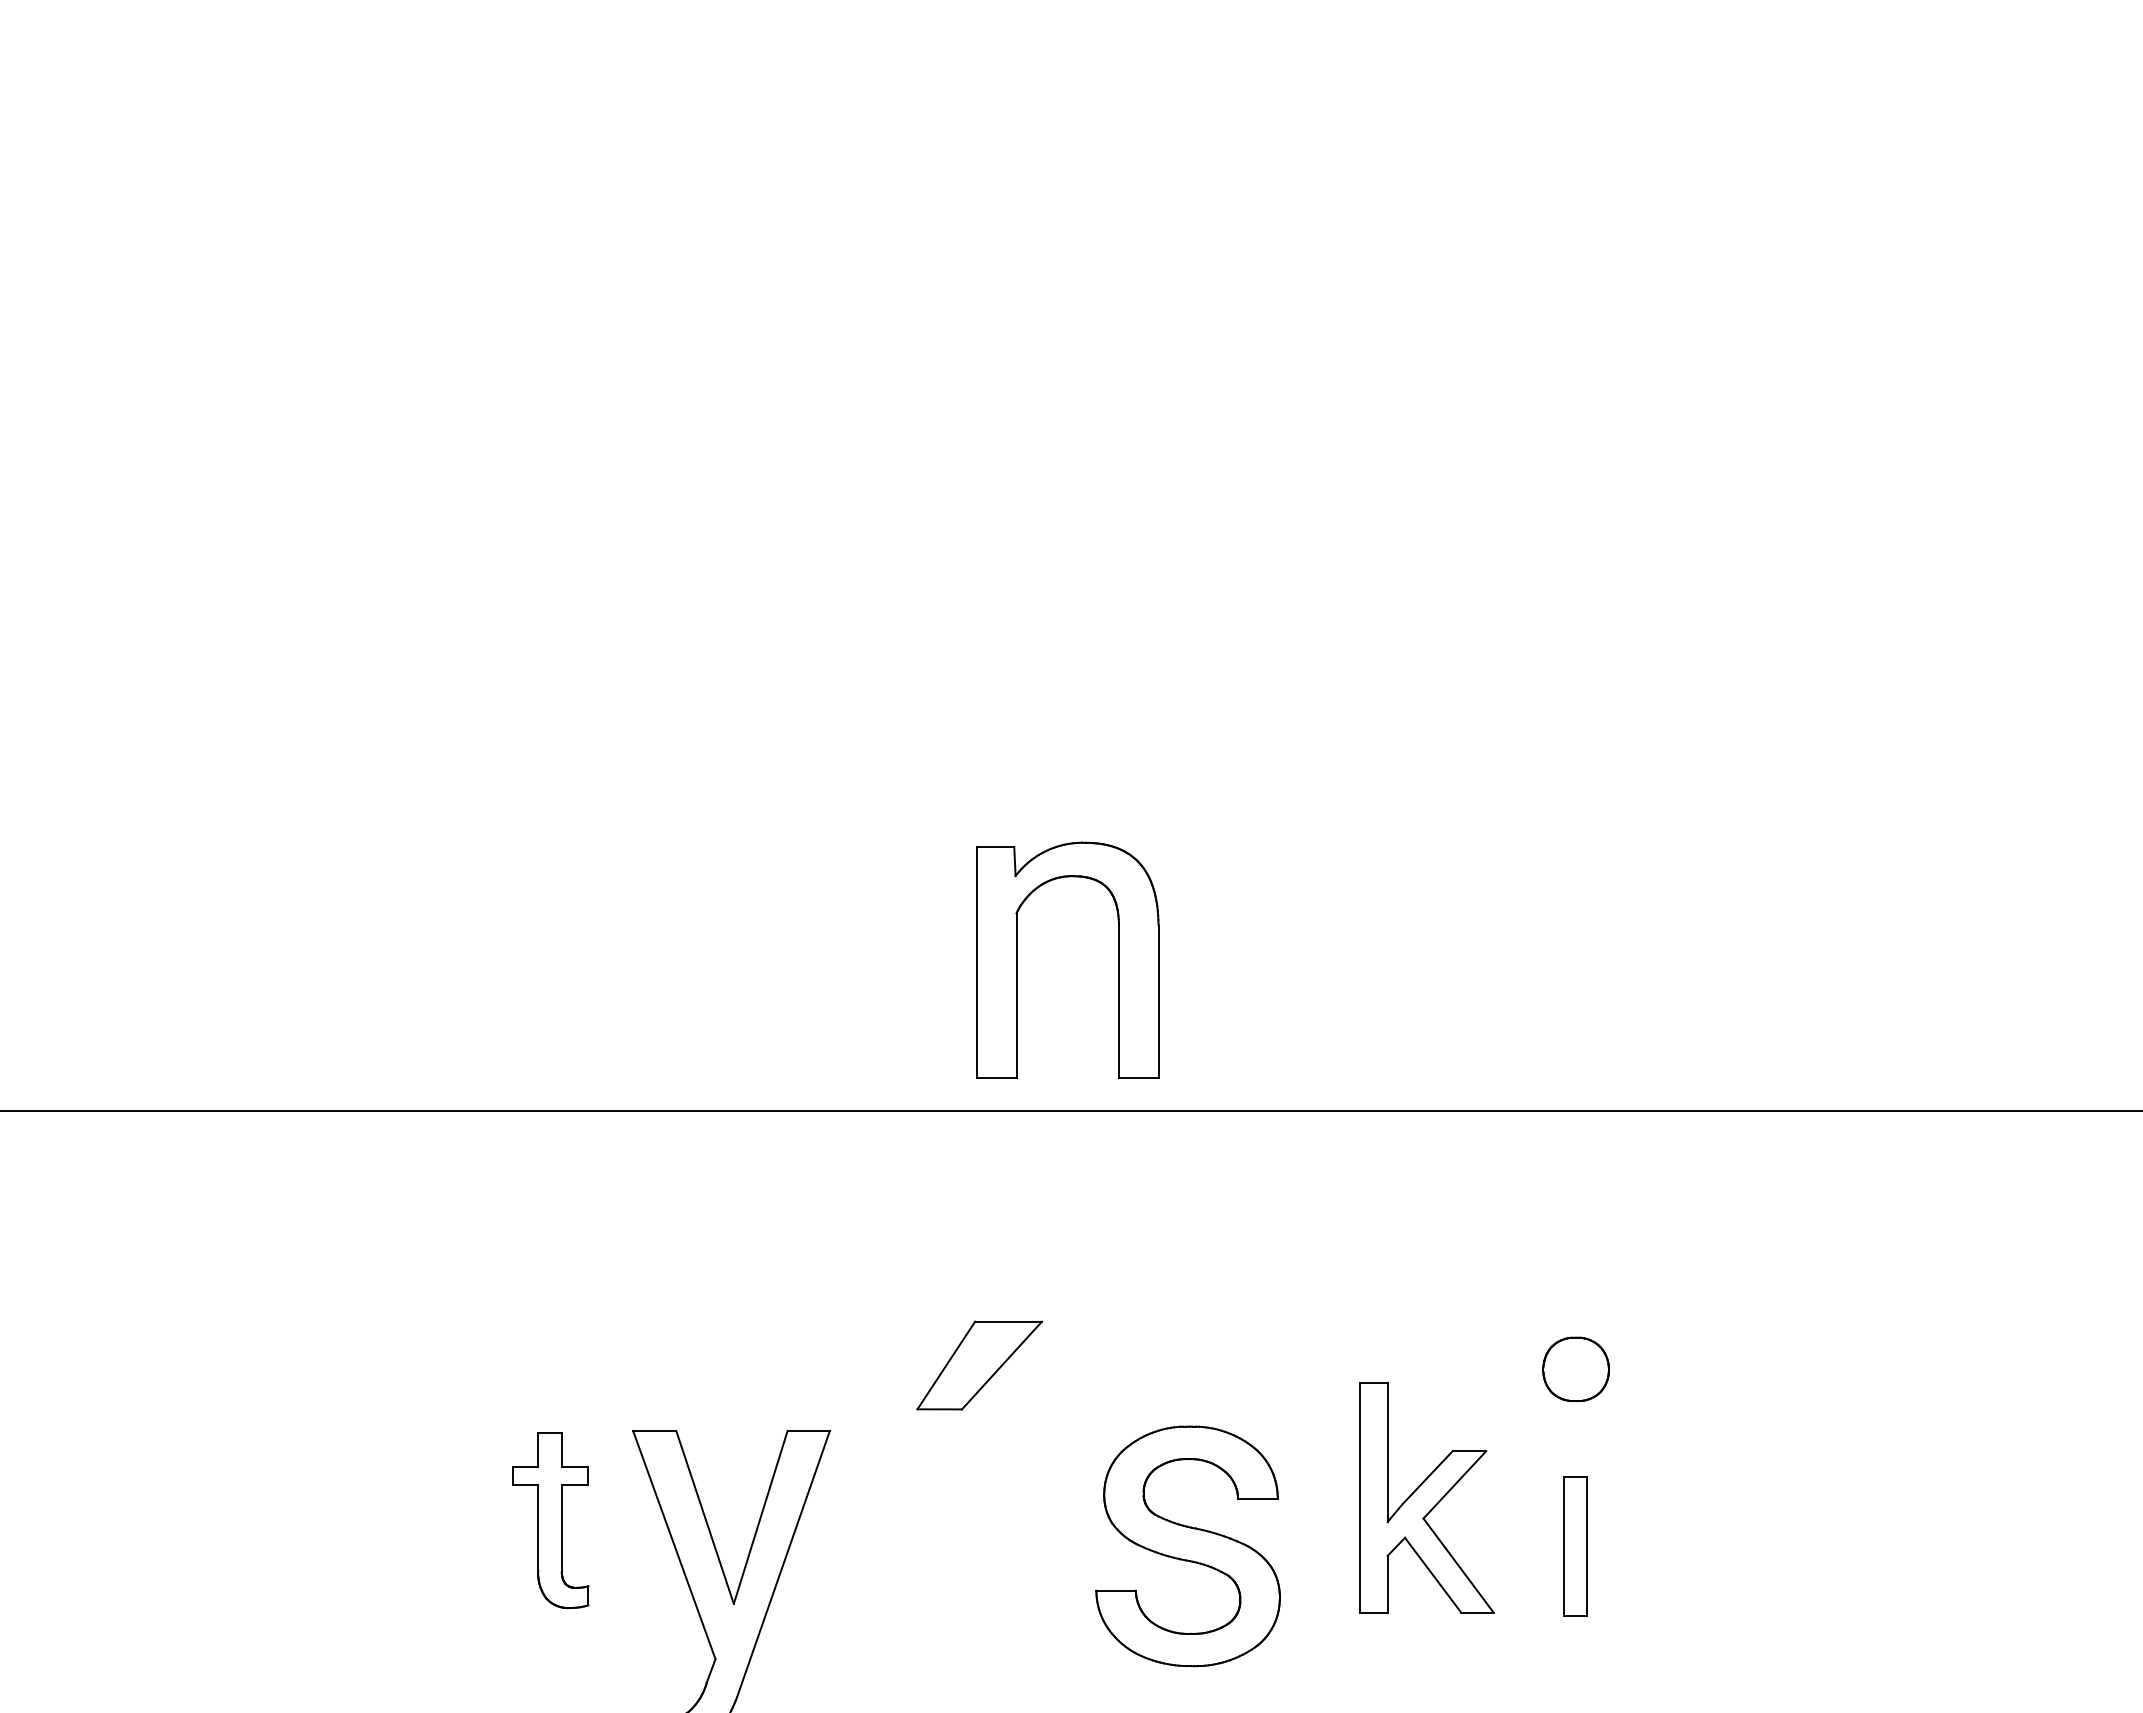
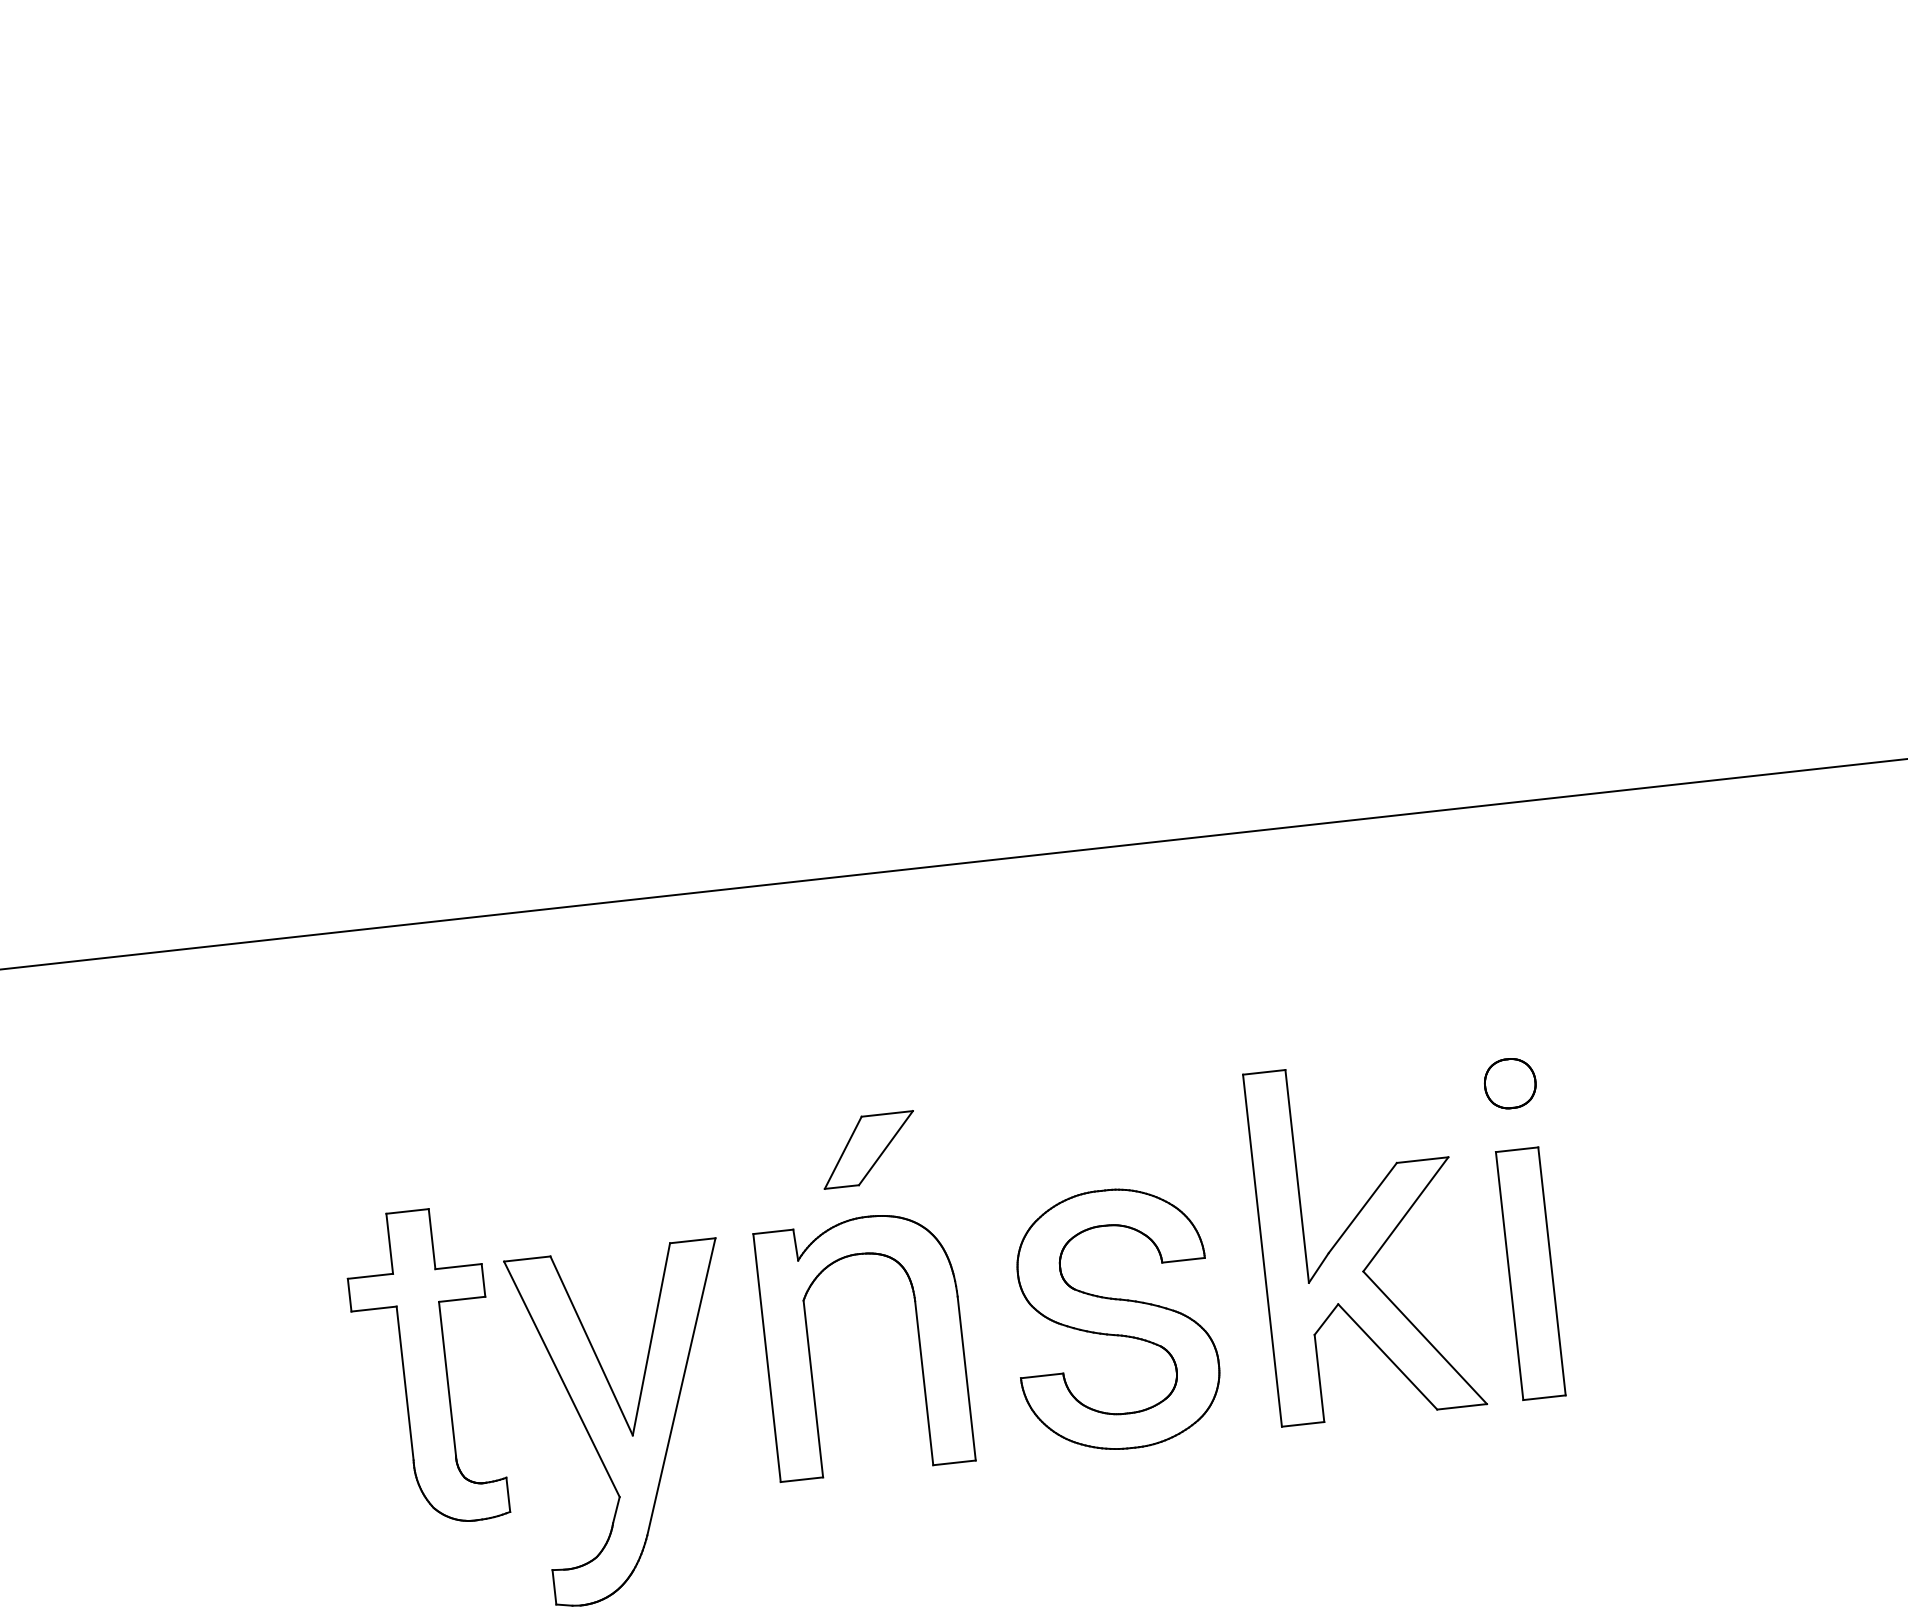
part: (1017, 959) -> (810, 1350), moved
part: (979, 1365) -> (868, 1150), size x0.71
part: (1575, 1369) -> (1509, 1083), size x0.71
part: (1426, 1497) -> (1364, 1238), size x1.43
part: (550, 1520) -> (425, 1367), size x1.67
part: (1575, 1546) -> (1530, 1273), size x1.67

